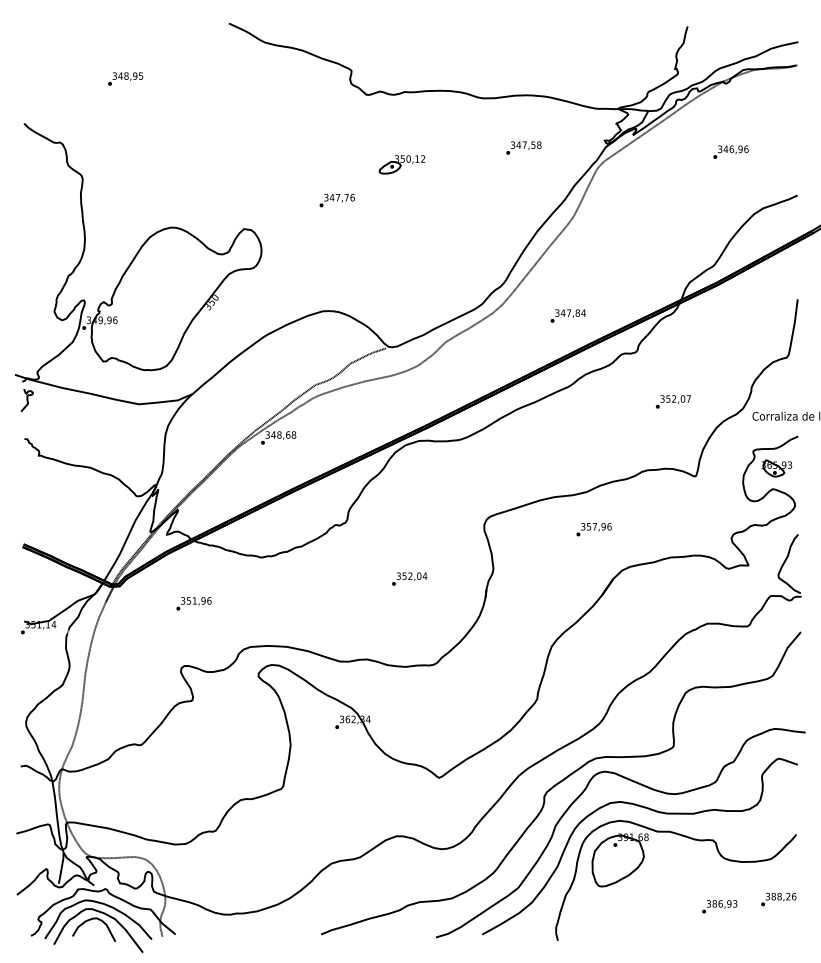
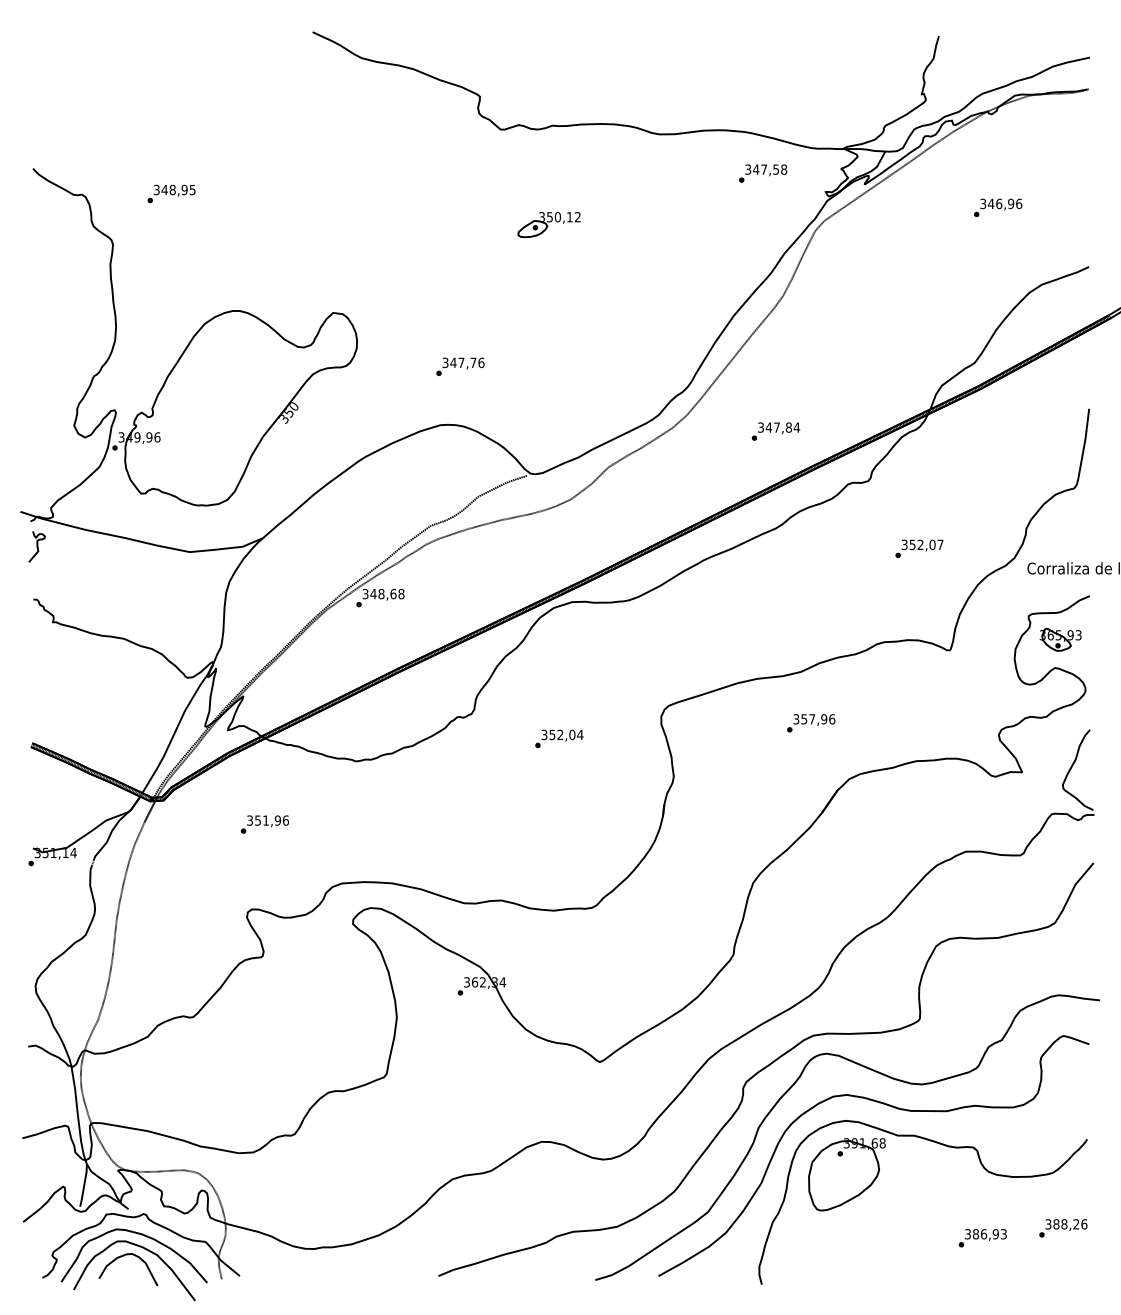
text: (125, 78) -> (171, 193), moved
text: (523, 147) -> (762, 172), moved
text: (336, 200) -> (459, 366), moved
text: (409, 578) -> (559, 738), moved

